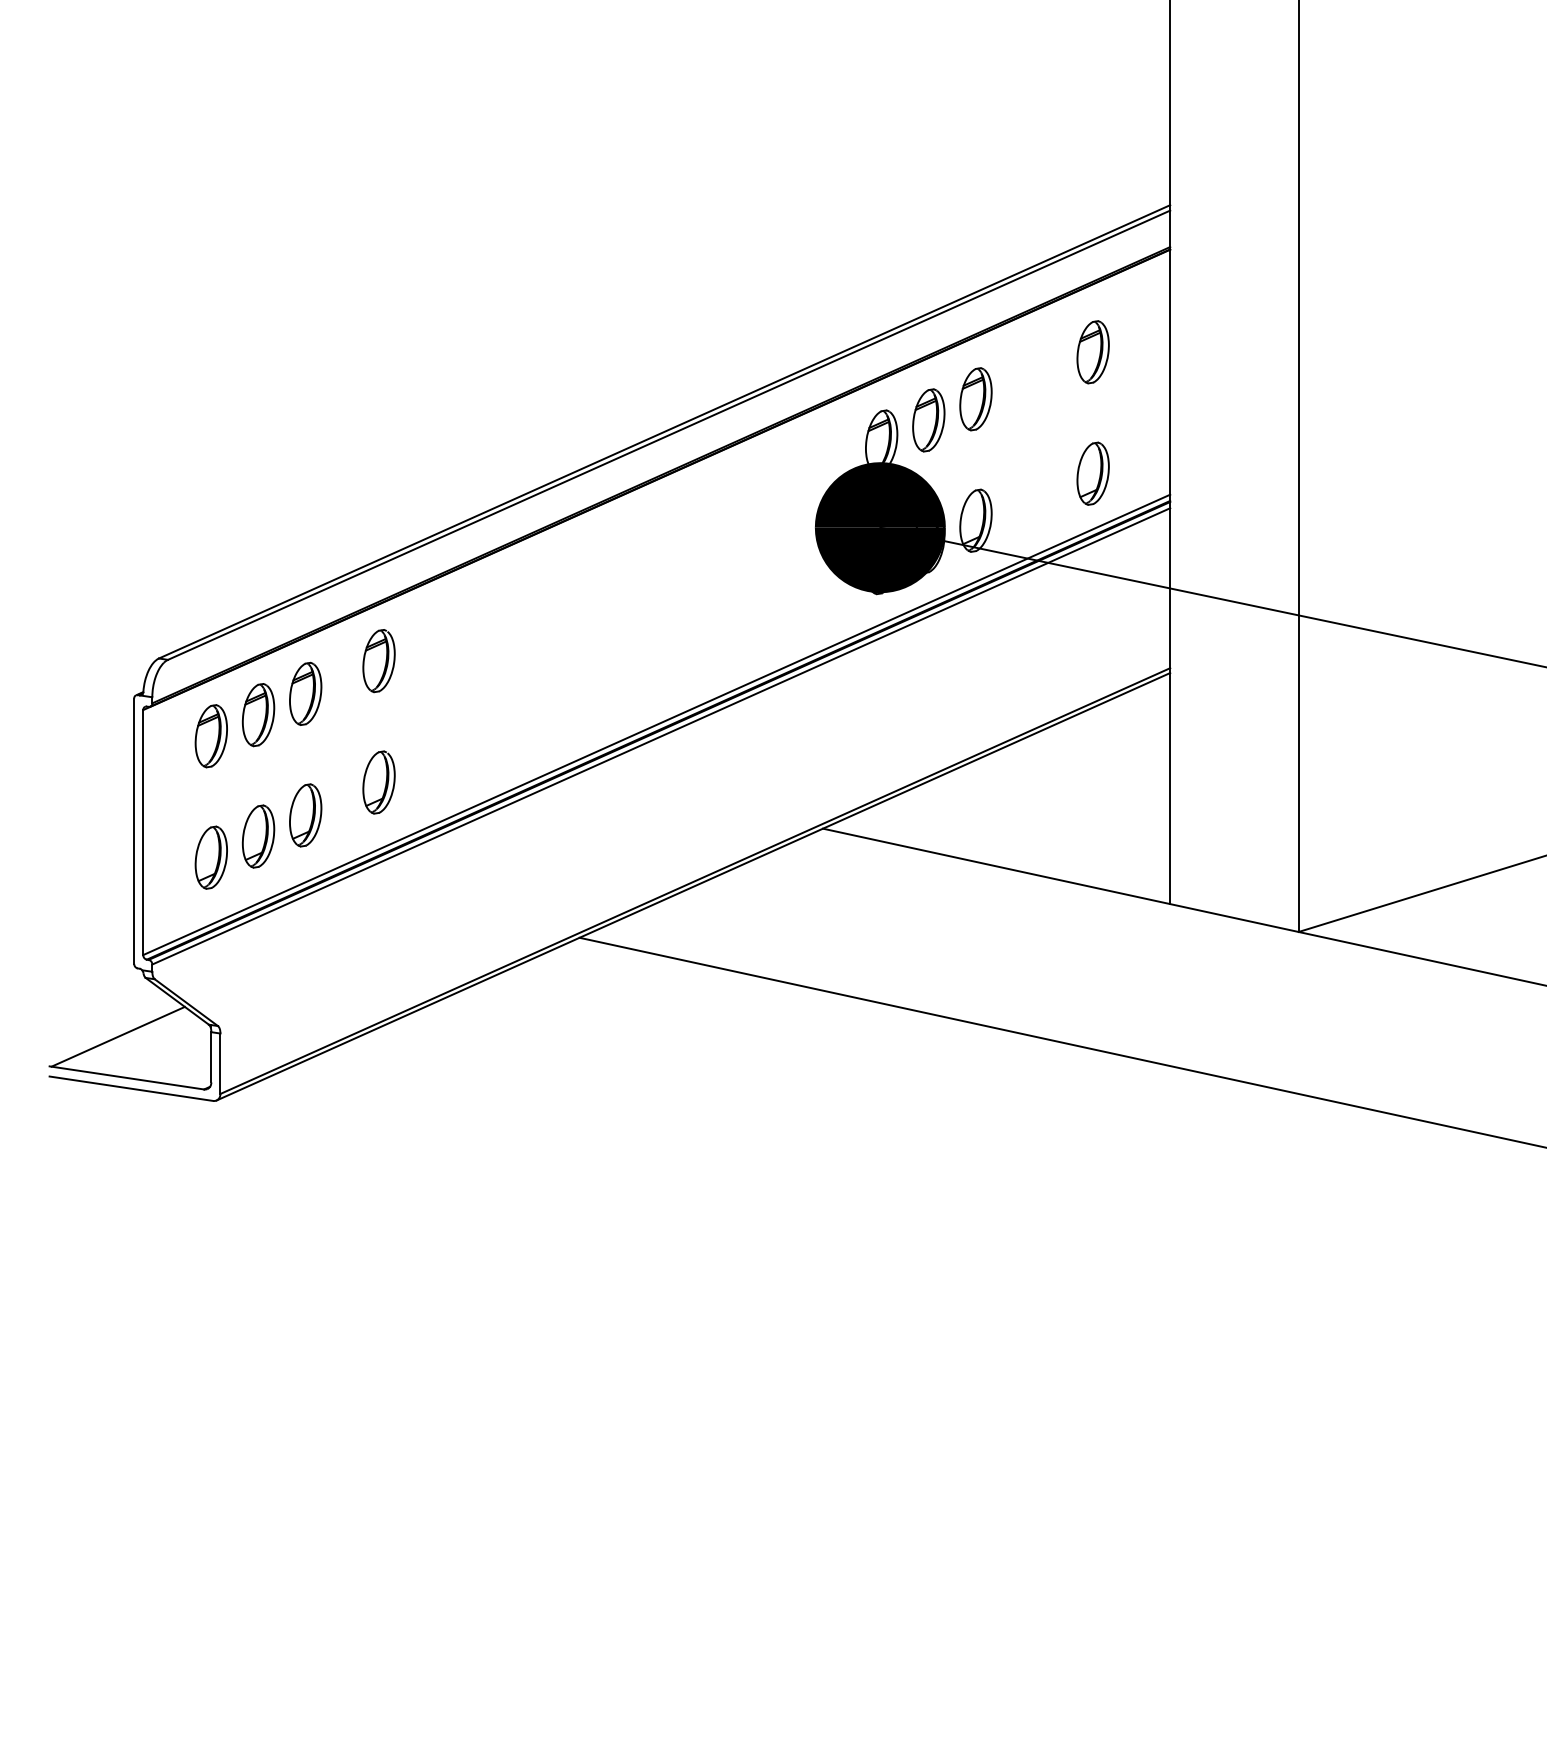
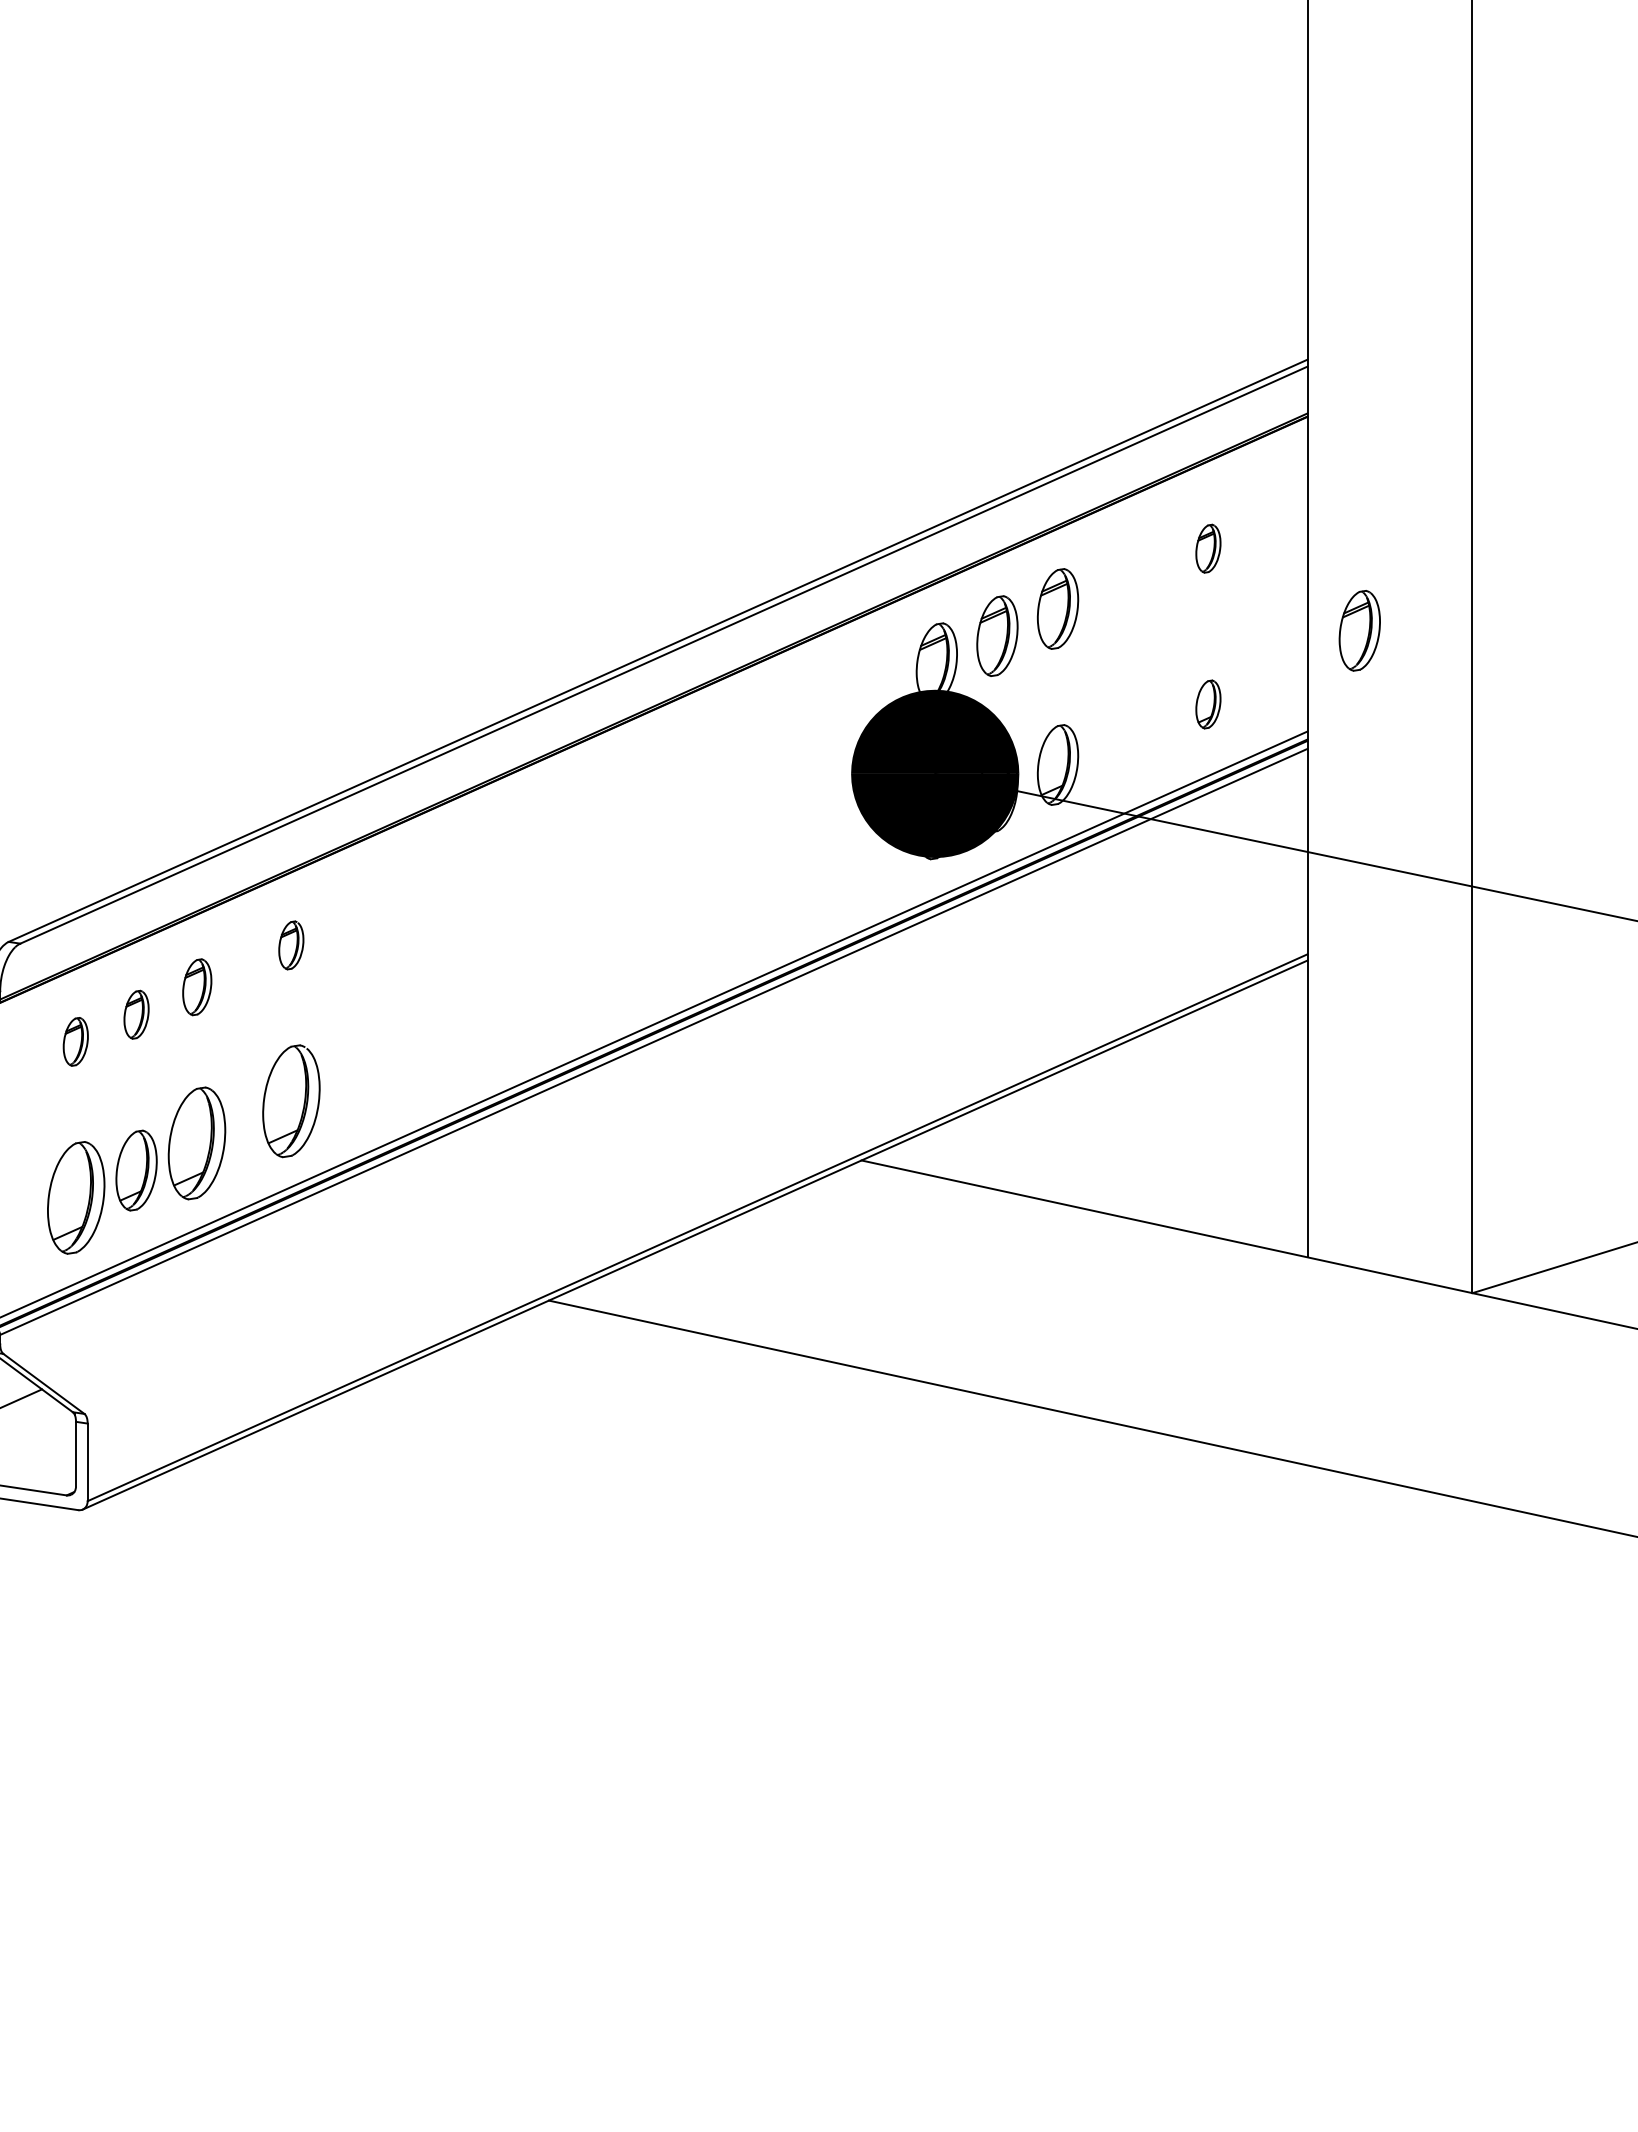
part: (1092, 352) -> (1207, 548), size x0.6
part: (1210, 416) -> (1359, 631), added
part: (1092, 473) -> (1207, 704), size x0.6
part: (378, 661) -> (290, 945), size x0.6
part: (305, 693) -> (196, 986), size x0.7
part: (258, 715) -> (136, 1015), size x0.6
part: (210, 736) -> (74, 1042), size x0.6
part: (378, 782) -> (290, 1101), size x1.4
part: (305, 815) -> (196, 1143), size x1.4
part: (210, 857) -> (74, 1197), size x1.4

